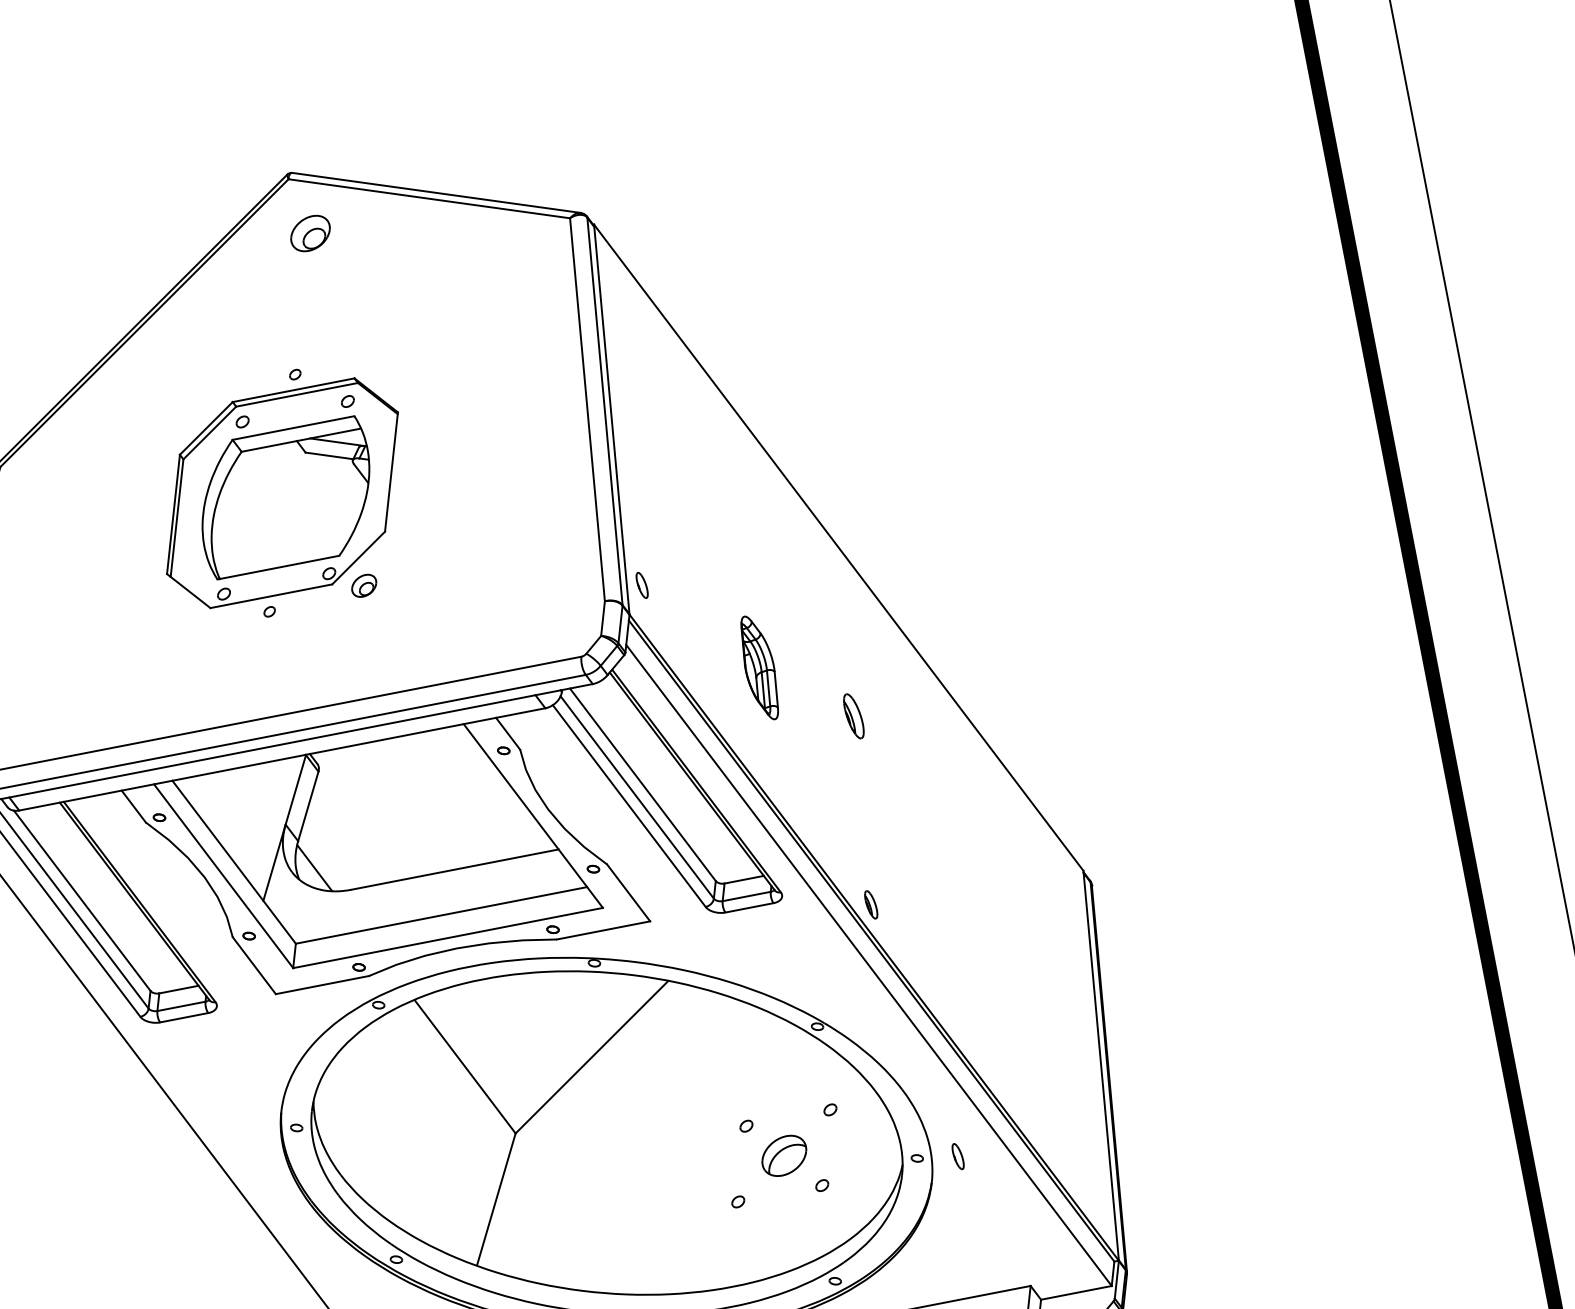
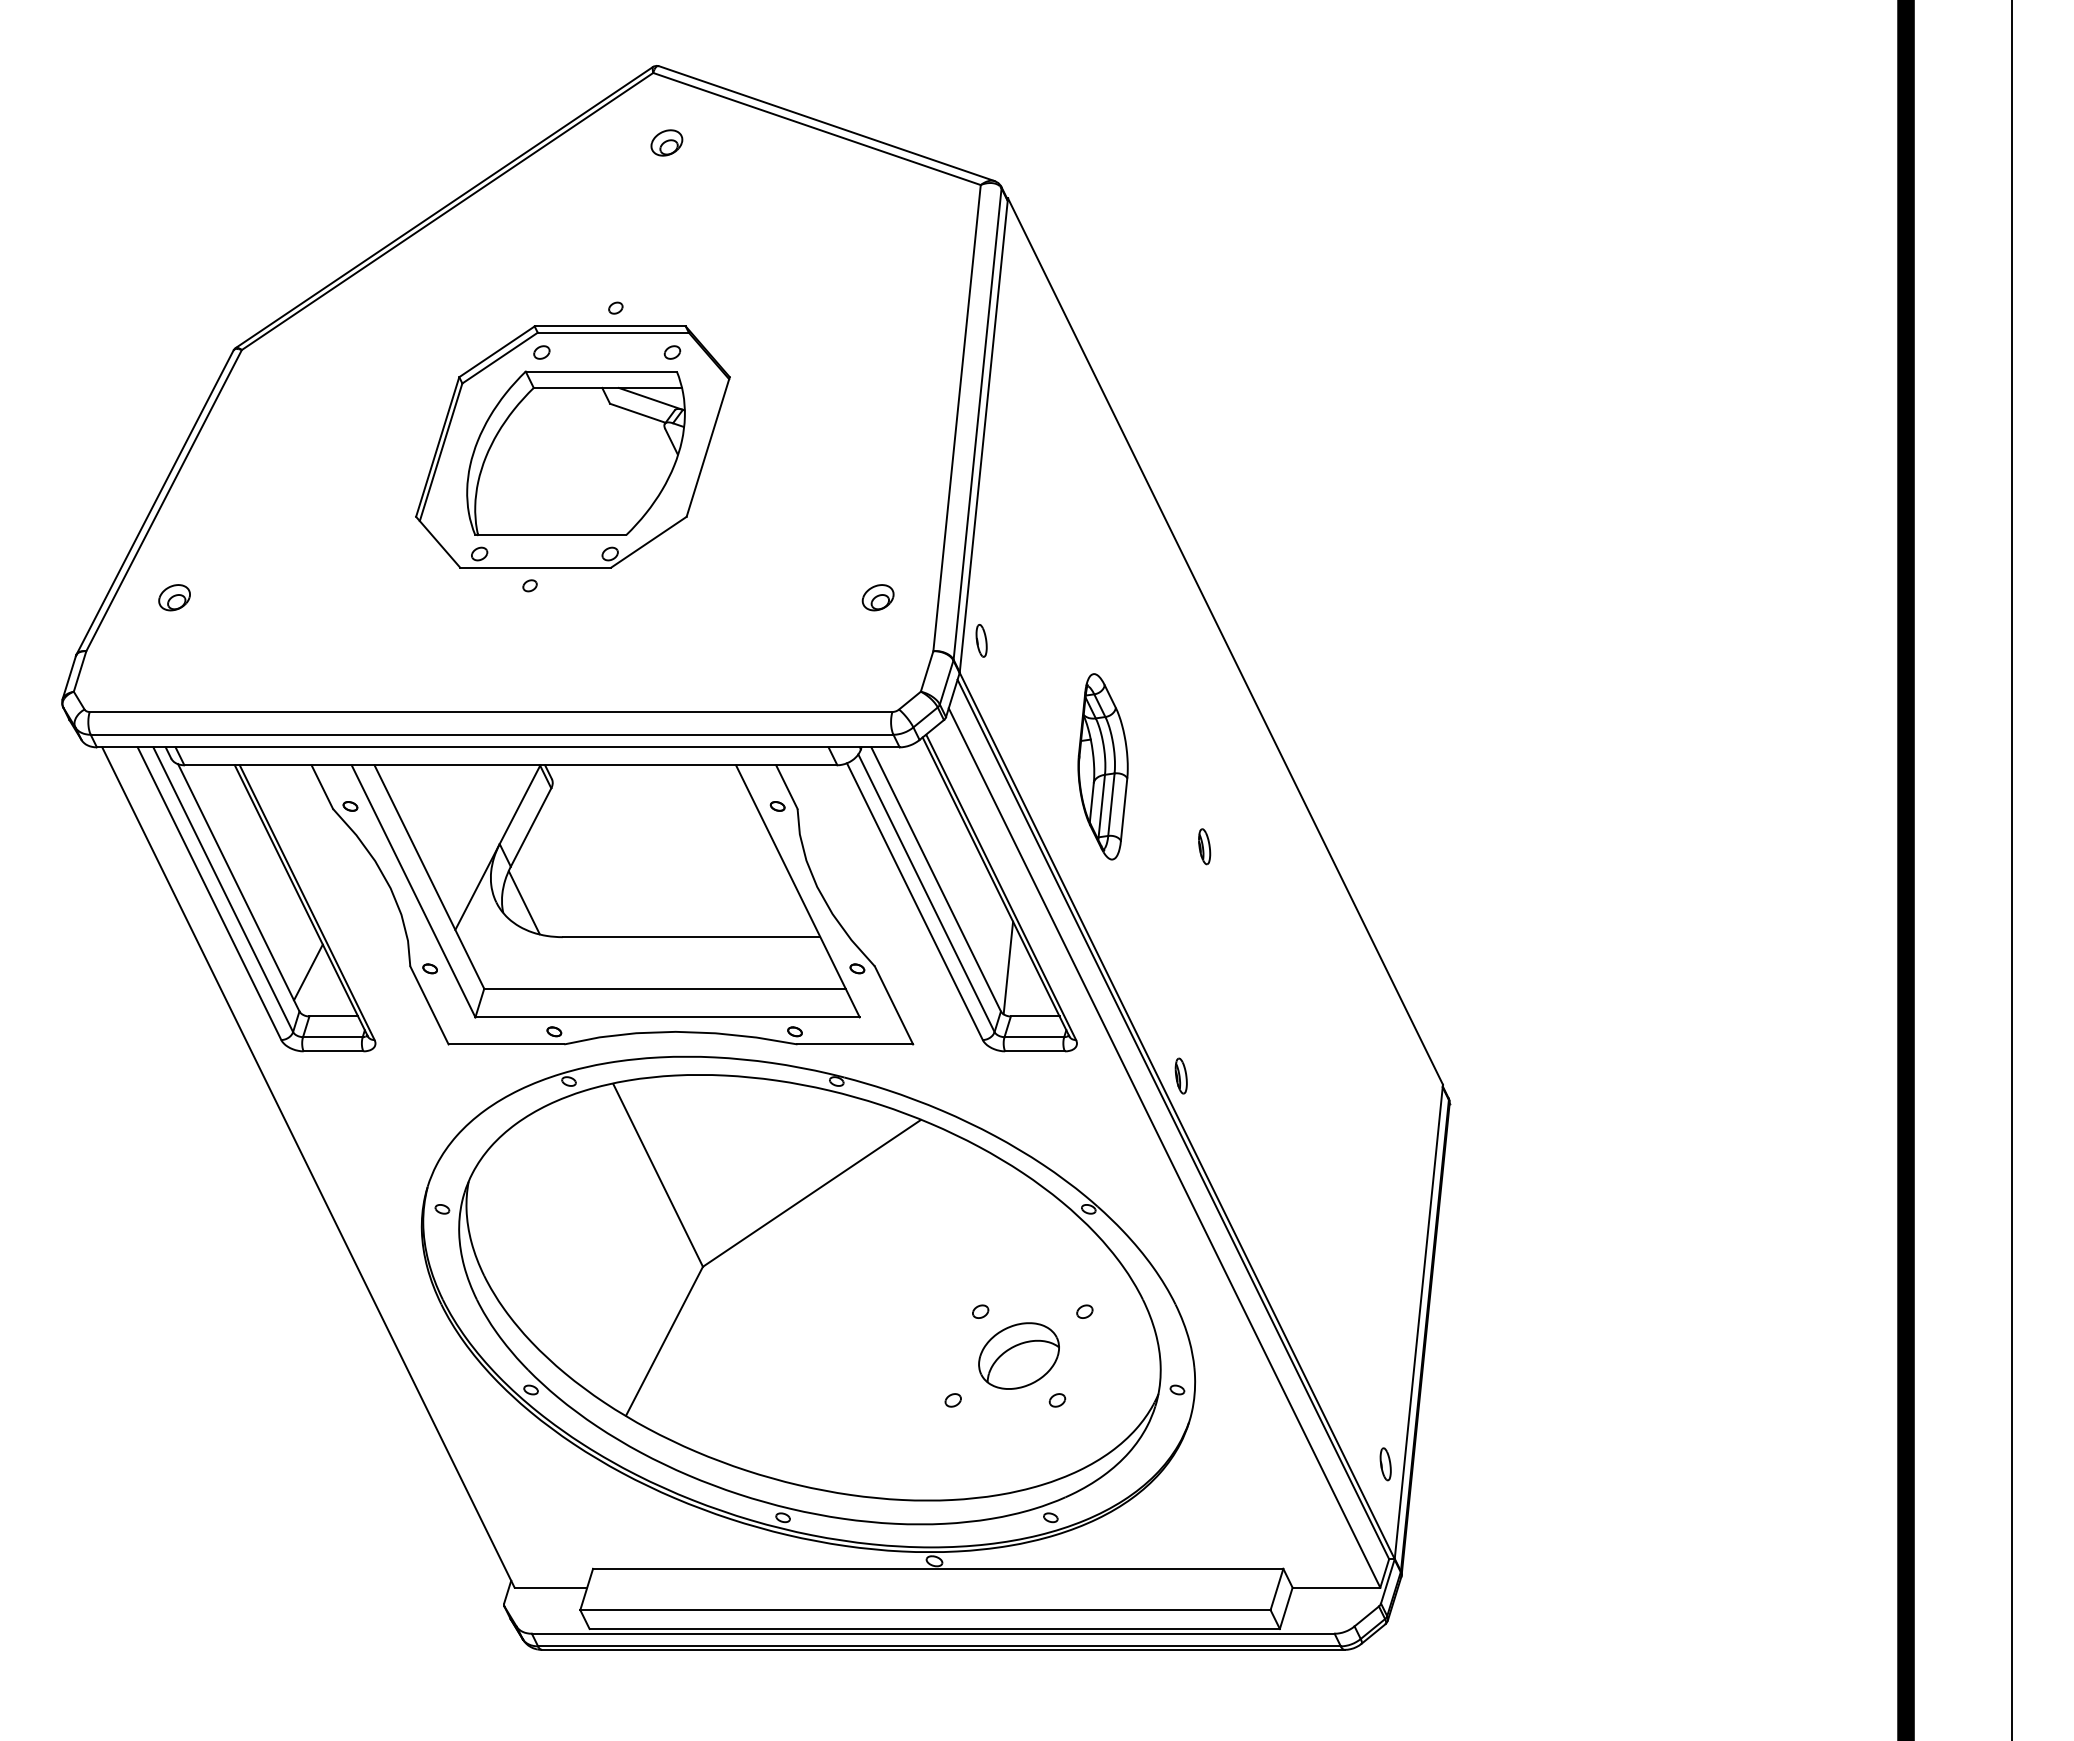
part: (310, 233) -> (666, 142), size x0.62
part: (363, 585) -> (877, 597), moved
part: (759, 667) -> (1102, 766), size x1.43
part: (853, 716) -> (1204, 846), size x0.62
line: (714, 844) -> (1008, 967), added
line: (151, 958) -> (308, 972), added
part: (783, 1155) -> (1018, 1355), size x1.43
part: (958, 1156) -> (1385, 1464), moved

